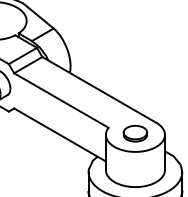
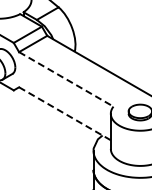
line: (61, 100) -> (66, 79), solid -> dashed
line: (60, 134) -> (65, 113), solid -> dashed

